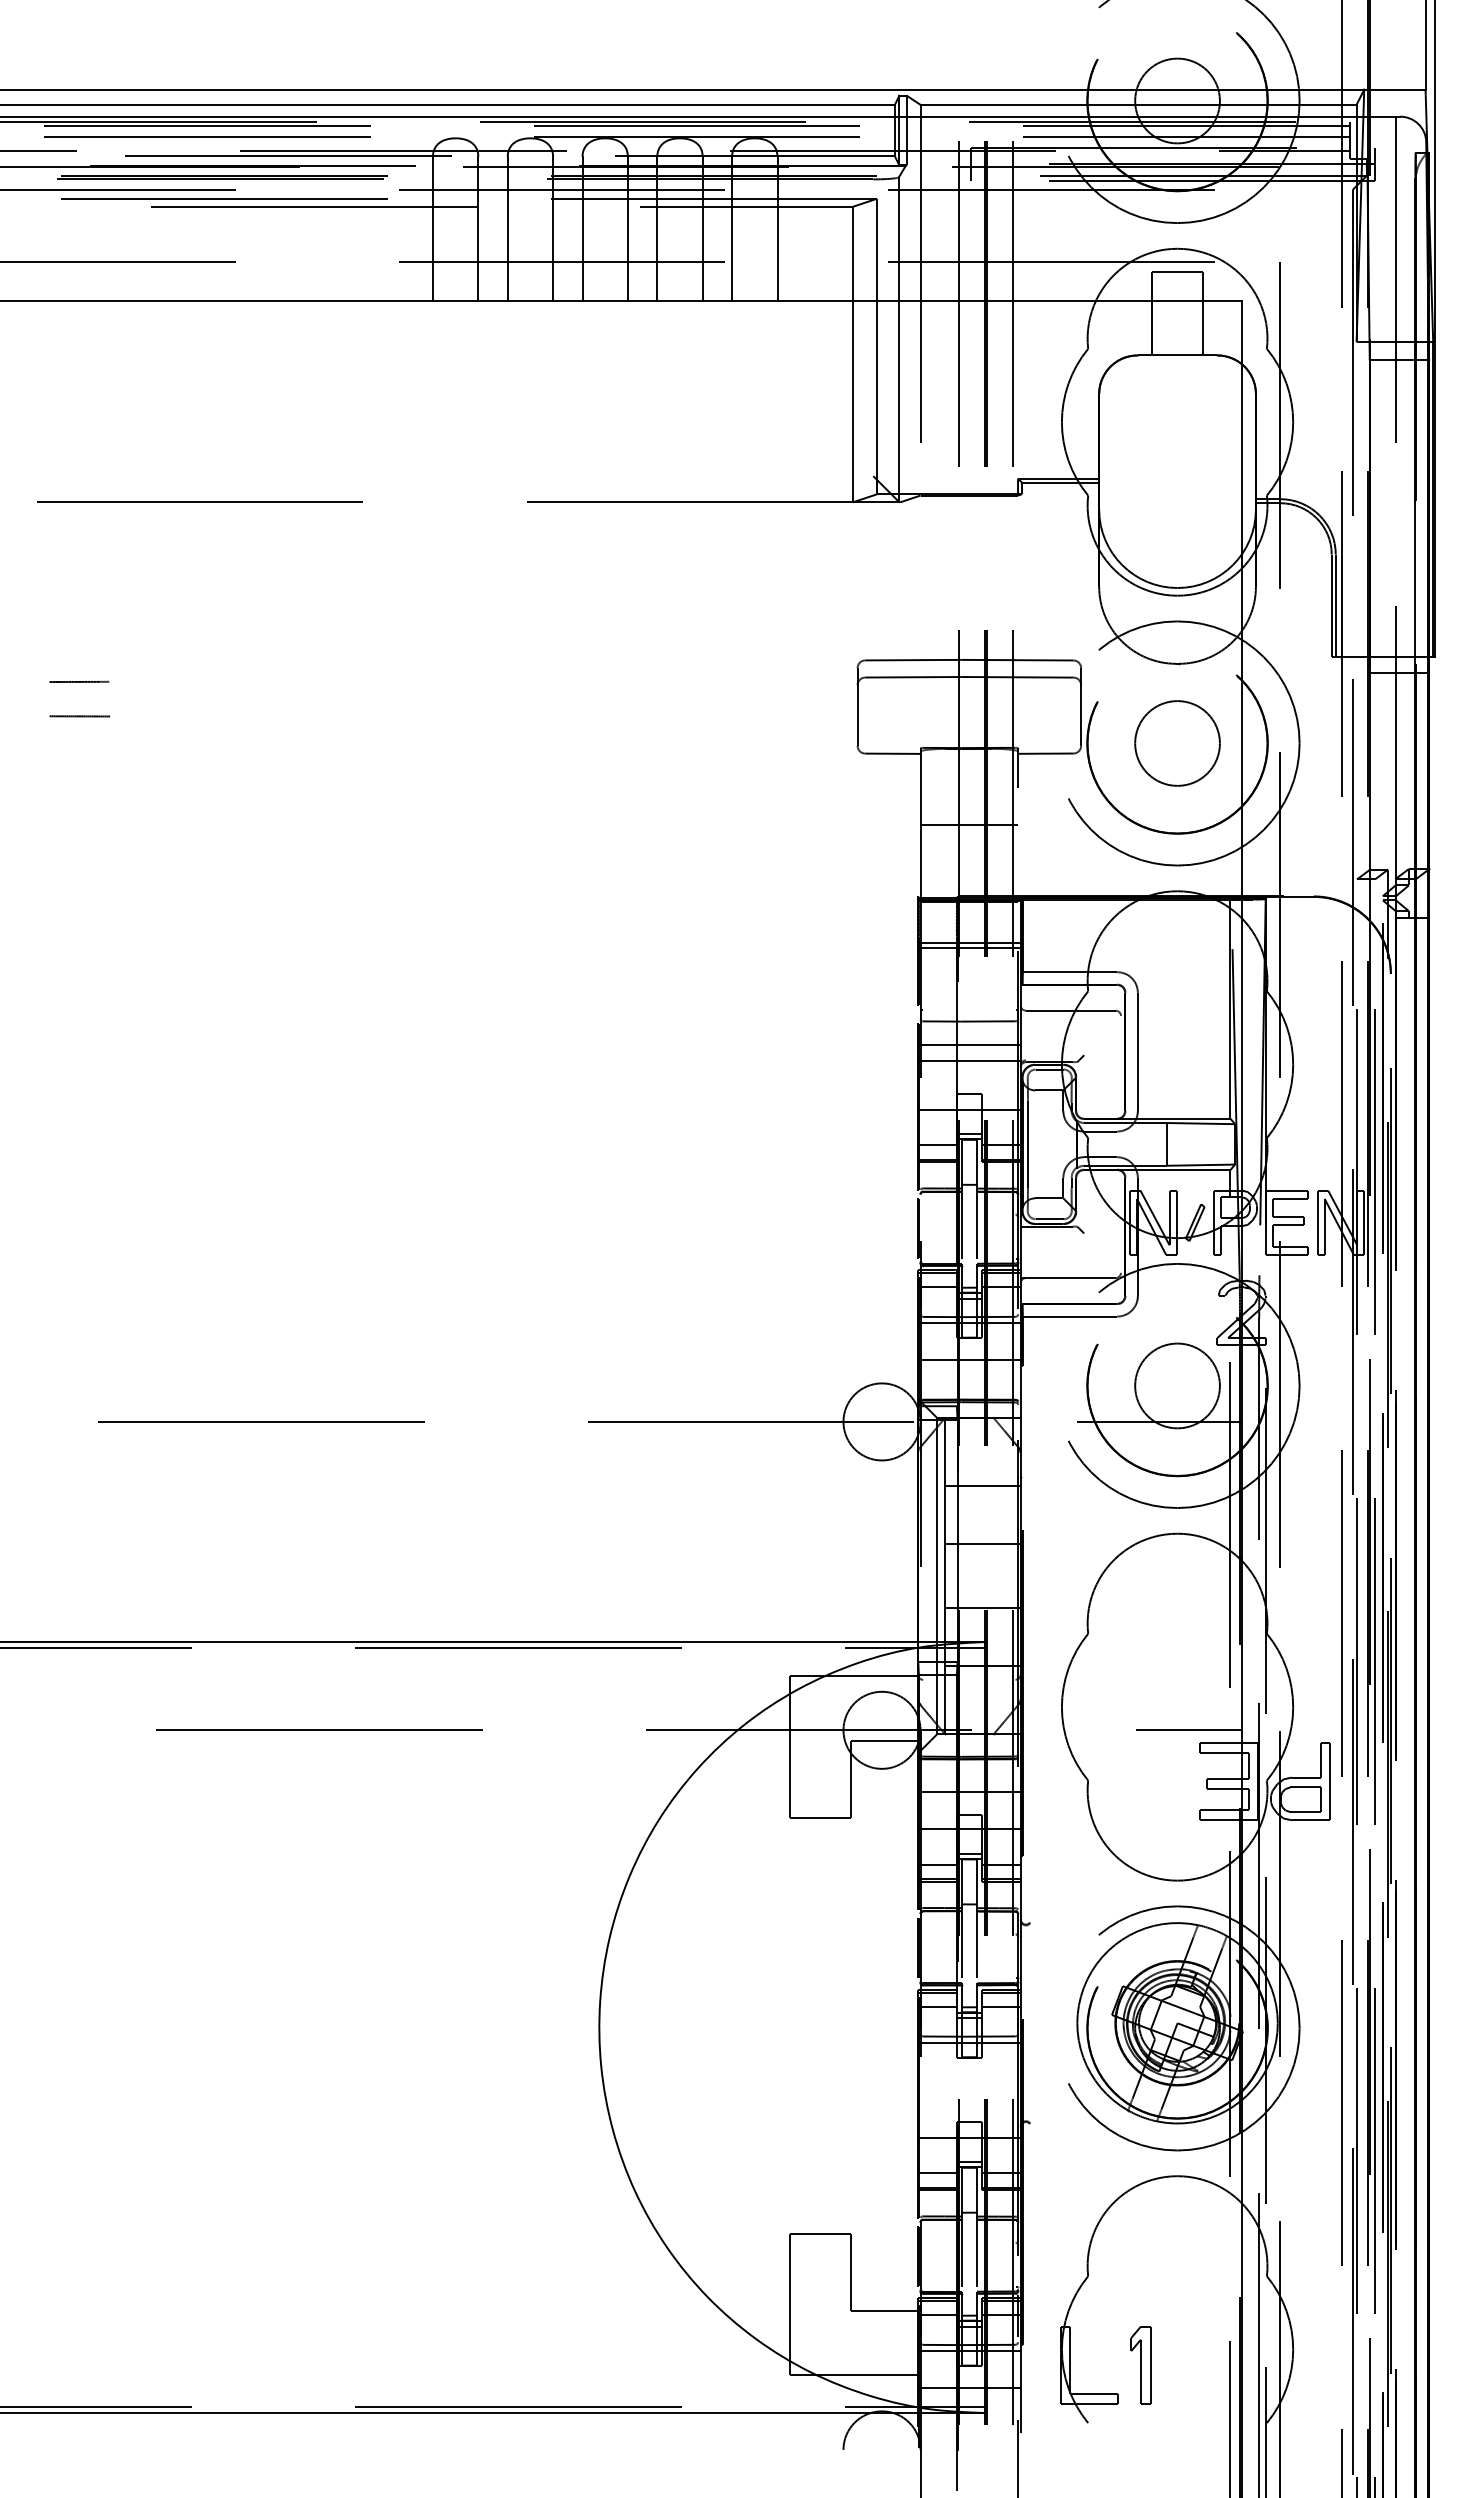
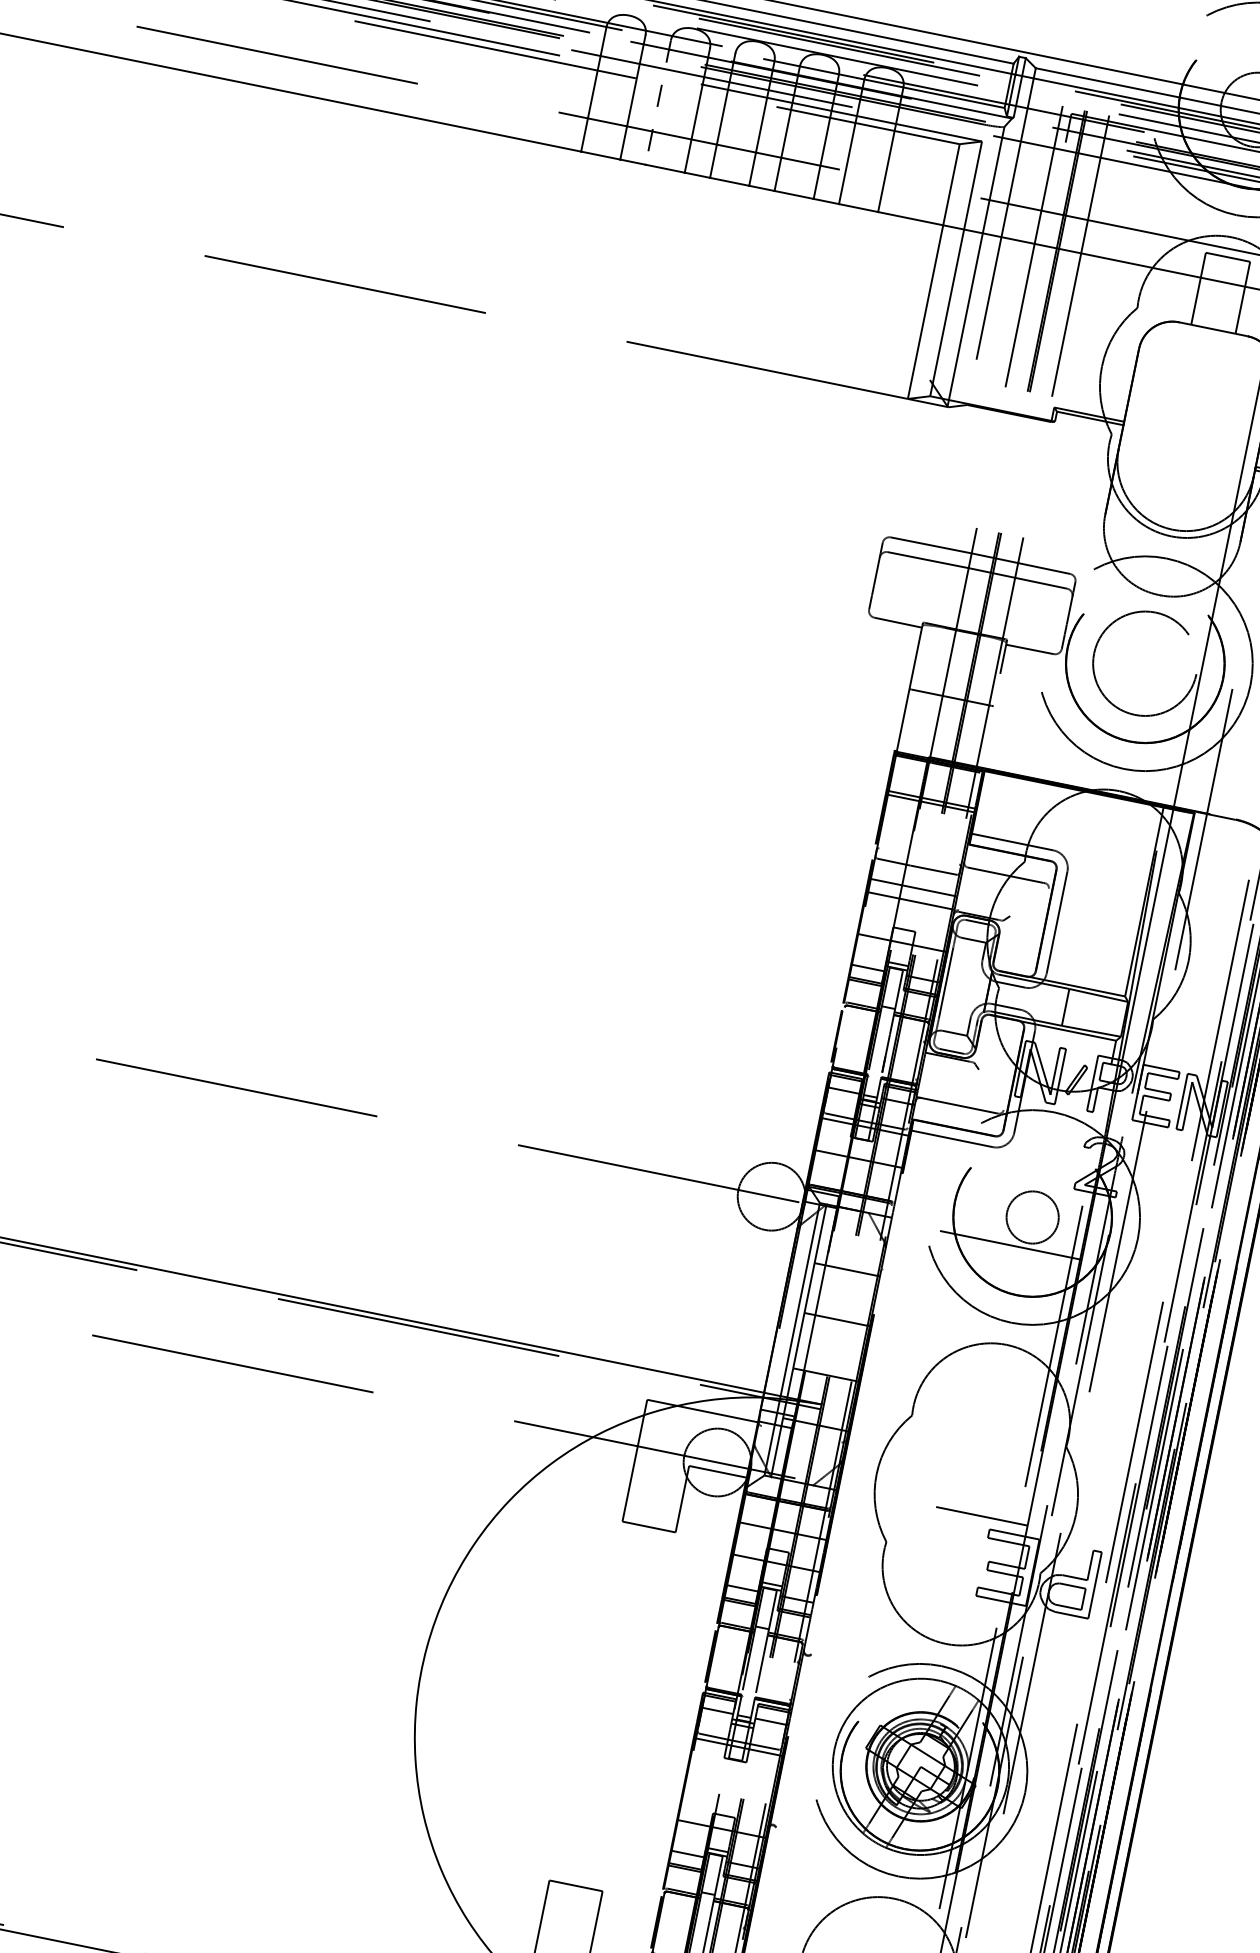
line: (507, 229) -> (657, 103), solid -> dashed
line: (79, 681) -> (209, 417), removed
line: (79, 716) -> (203, 447), removed
circle: (1177, 743) -> (1145, 663), size x1.4
circle: (1177, 1385) -> (1032, 1217), size x0.7

